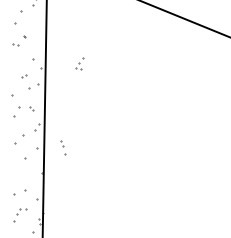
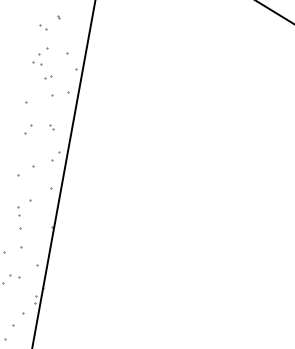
part: (79, 63) -> (40, 55), moved
part: (16, 112) -> (28, 129), size x0.62
part: (63, 147) -> (19, 217), moved

